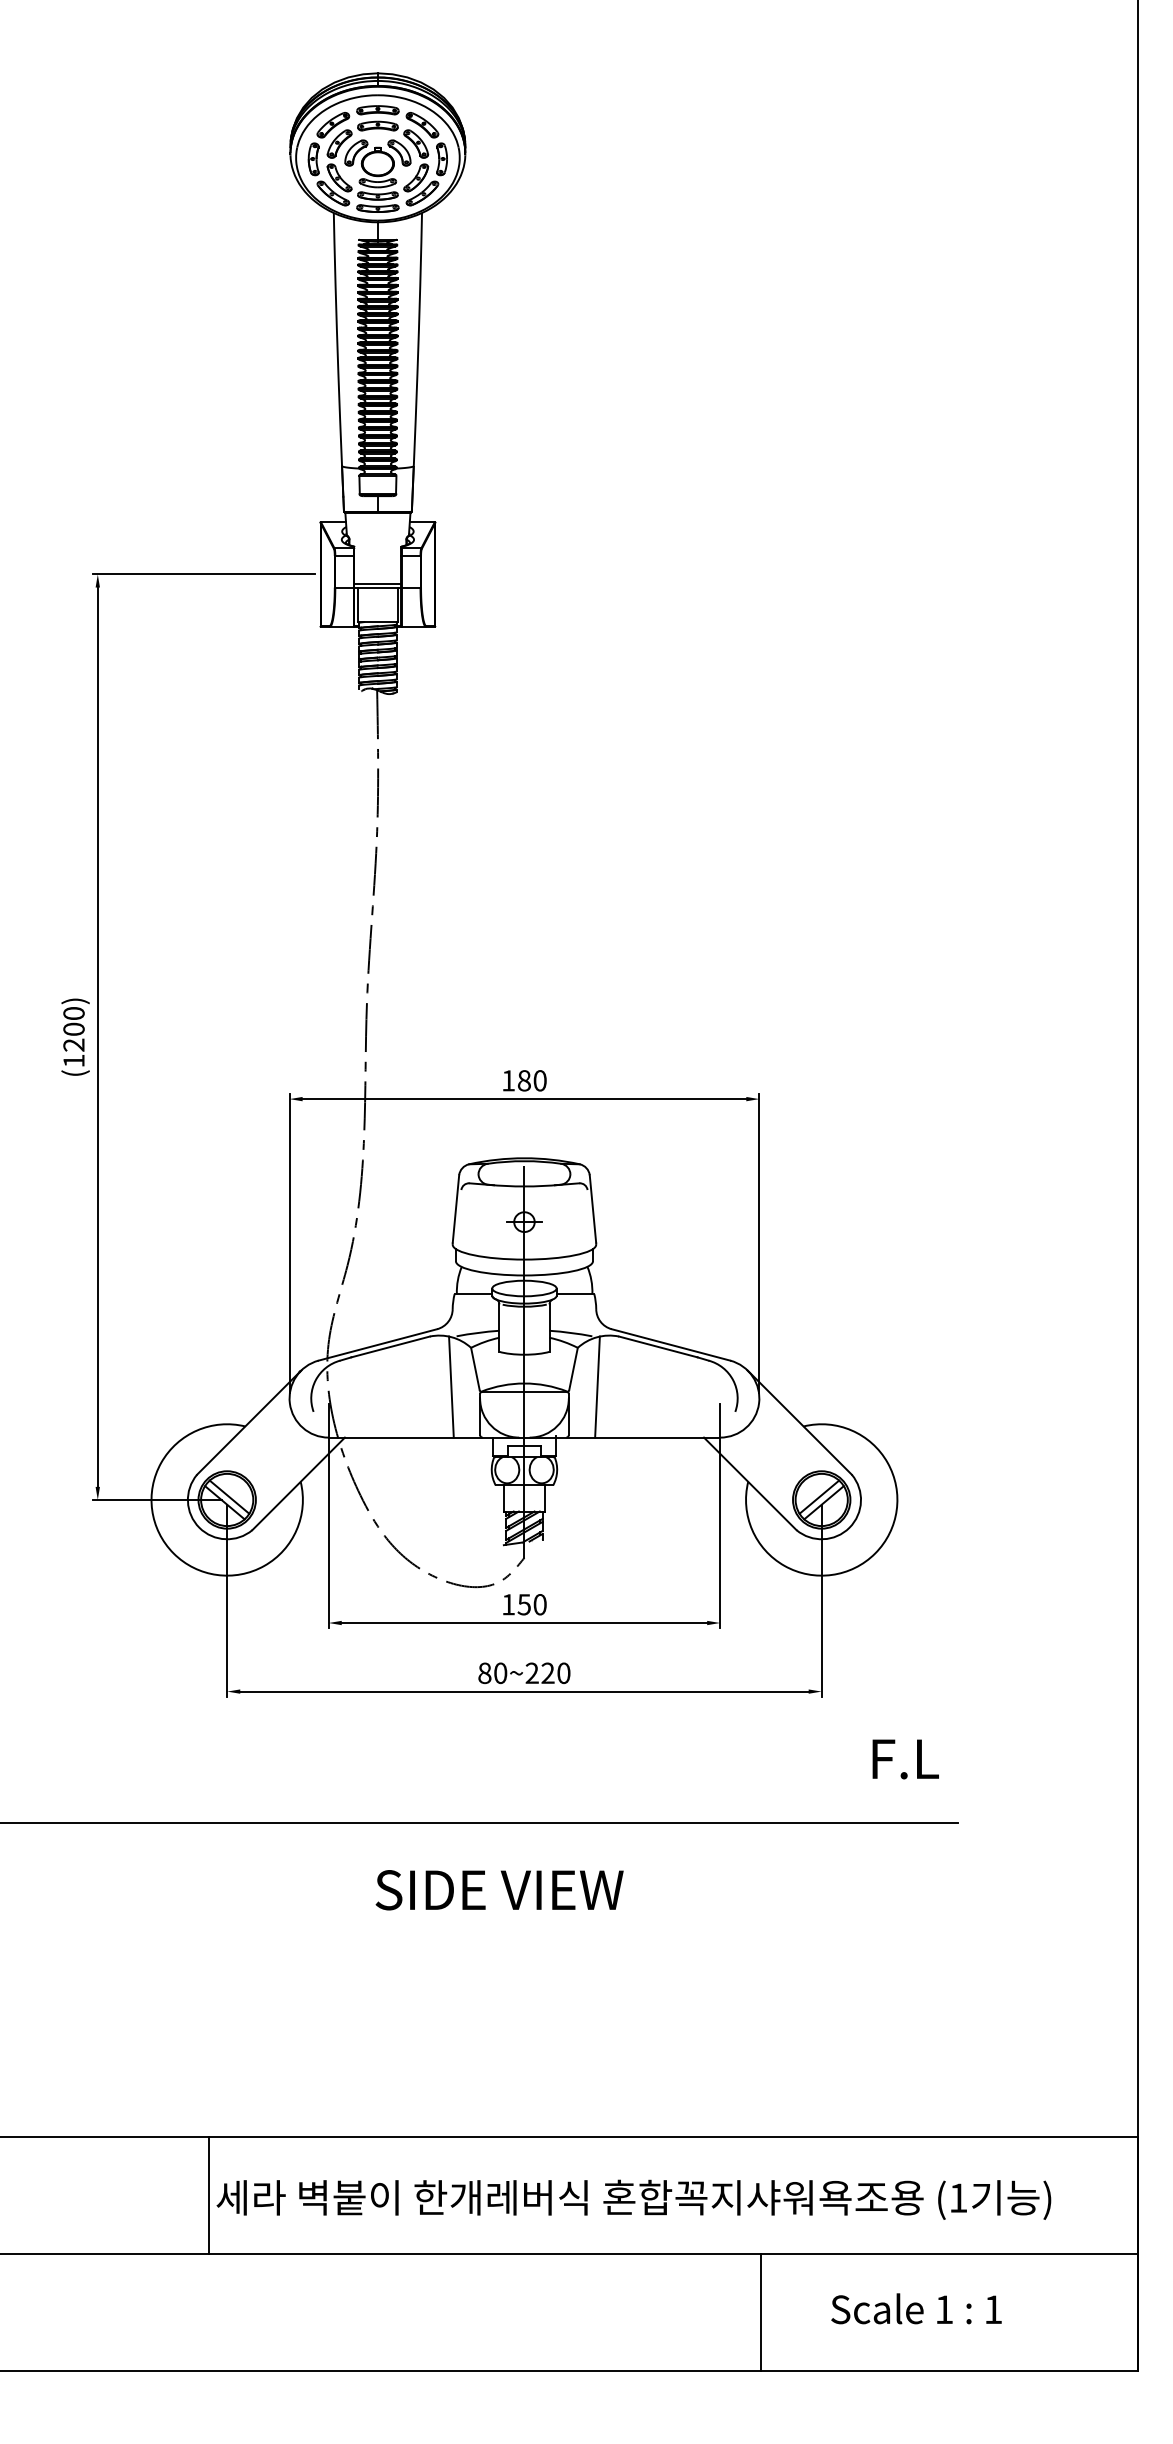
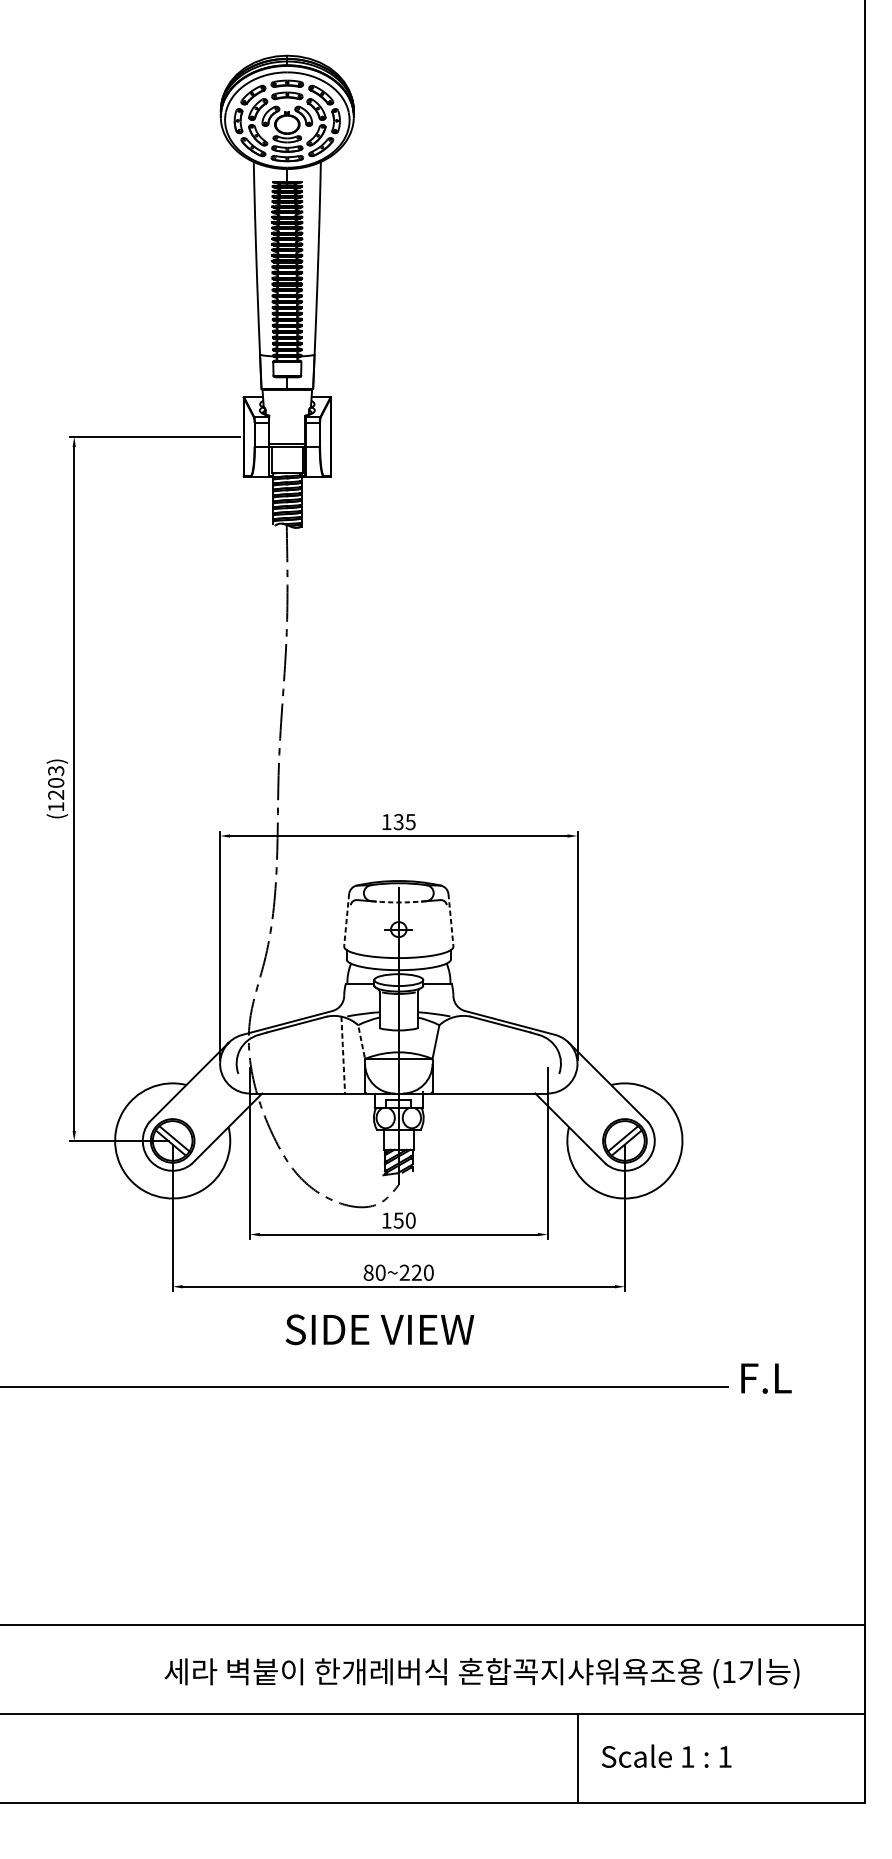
text: (73, 1013) -> (55, 770), (1200) -> (1203)
text: (531, 1080) -> (404, 821), 180 -> 135
arc: (524, 1186) -> (398, 902), solid -> dashed
line: (455, 1208) -> (346, 919), solid -> dashed
line: (592, 1208) -> (450, 919), solid -> dashed
line: (475, 1368) -> (361, 1040), solid -> dashed
line: (597, 1386) -> (454, 1054), removed
line: (451, 1387) -> (343, 1055), solid -> dashed
text: (905, 1759) -> (766, 1378), moved
text: (499, 1890) -> (379, 1330), moved
line: (209, 2194) -> (159, 1669), removed
text: (916, 2308) -> (666, 1756), moved

